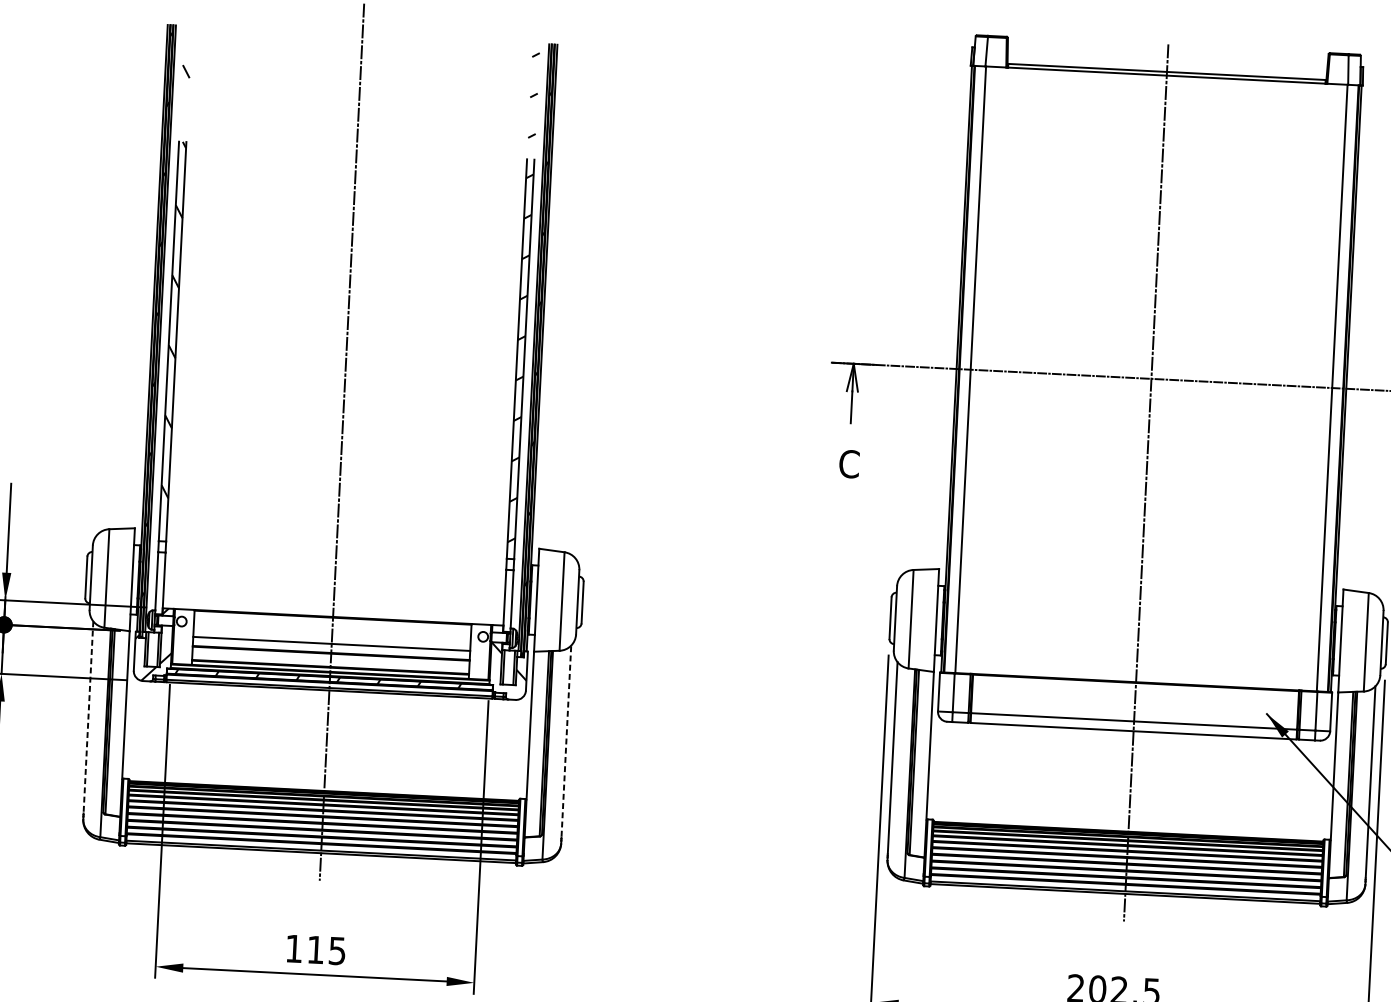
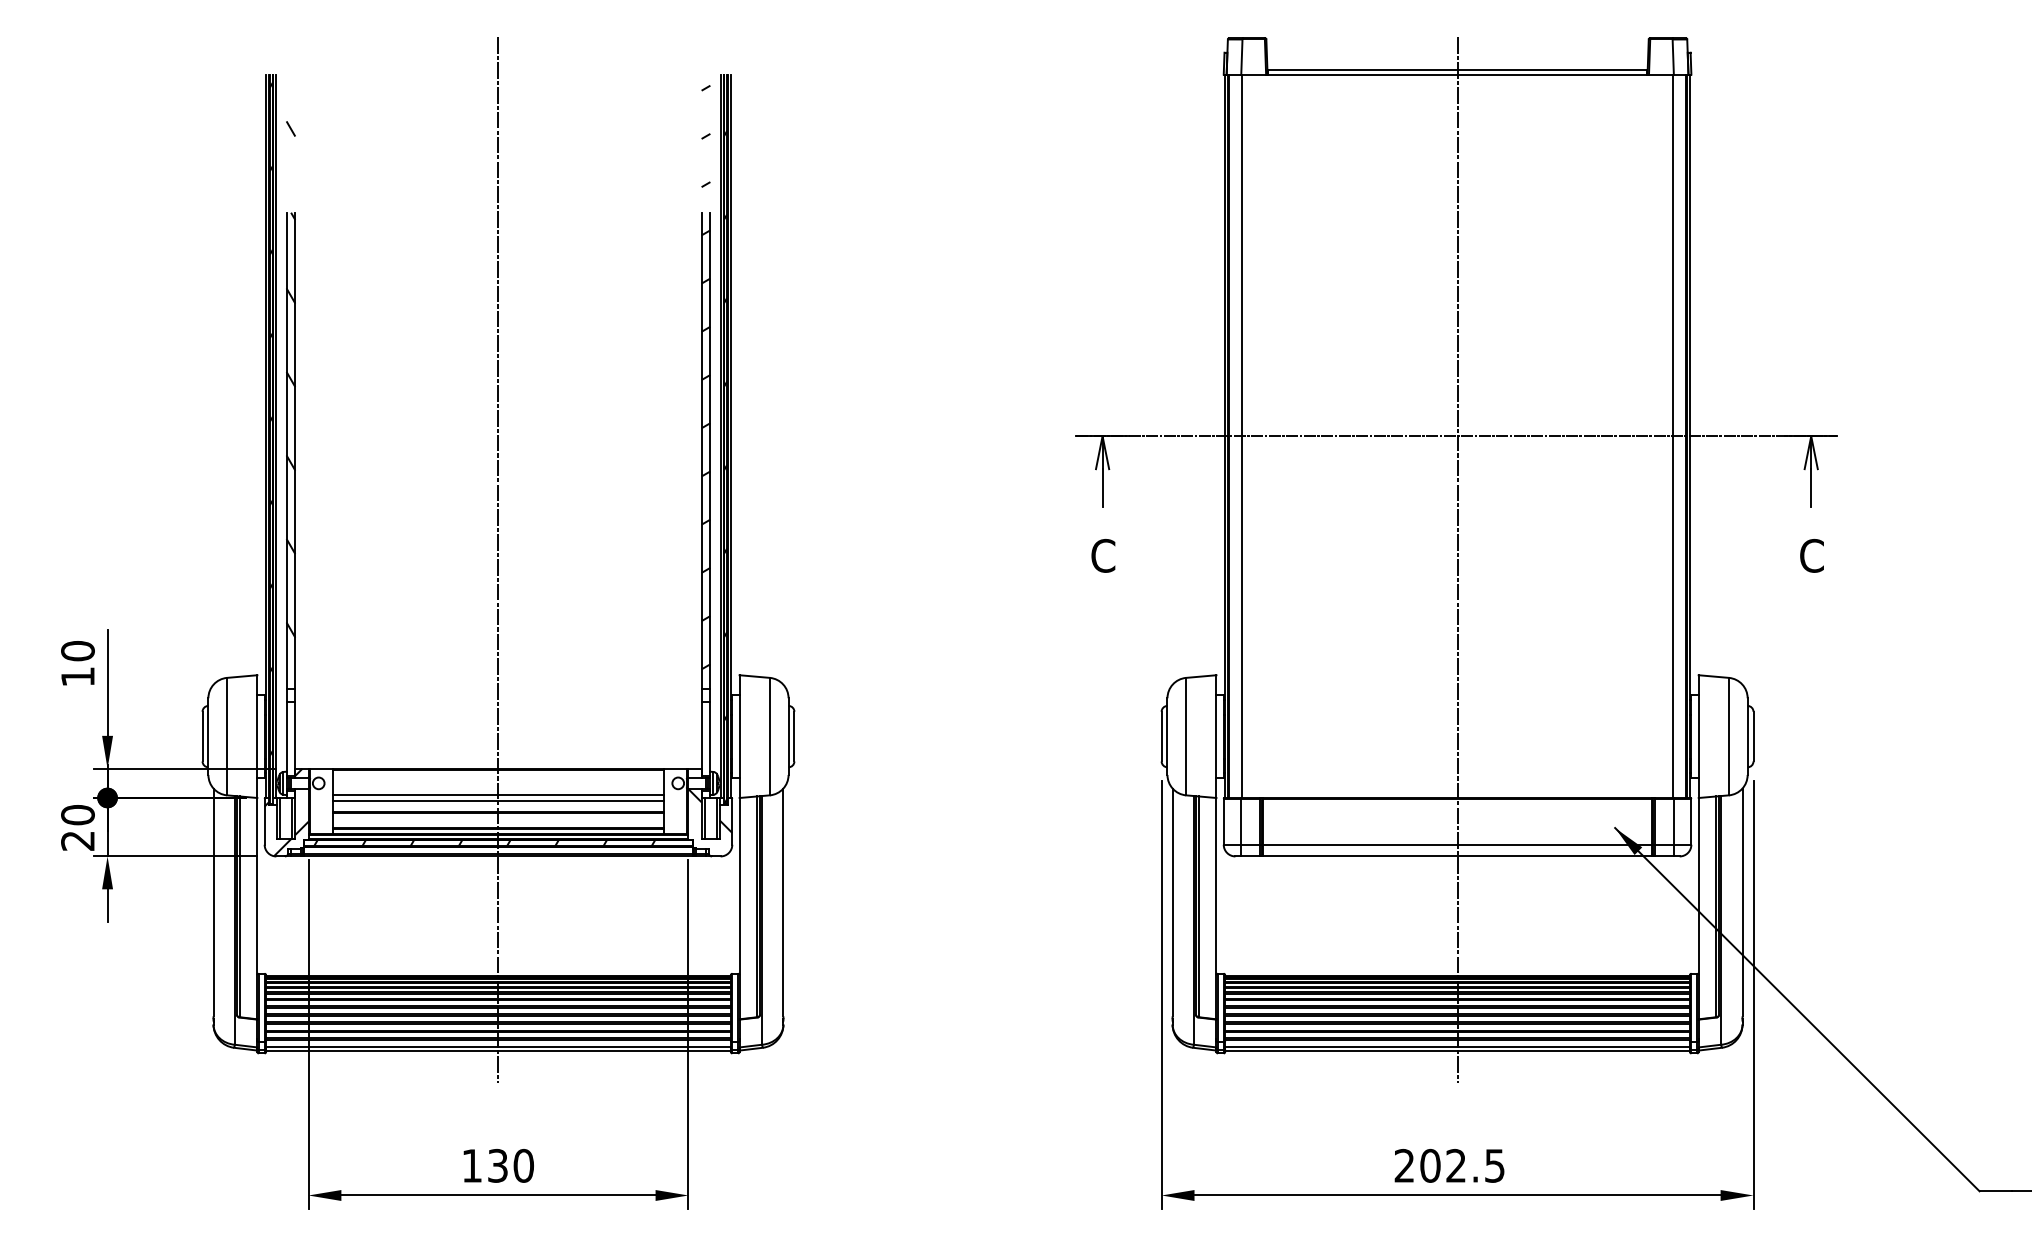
line: (331, 639) -> (498, 795), added
line: (88, 716) -> (213, 902), dashed -> solid
line: (566, 741) -> (783, 902), dashed -> solid
text: (326, 950) -> (510, 1165), 115 -> 130

